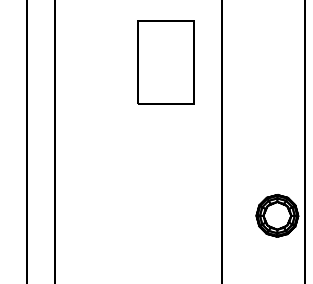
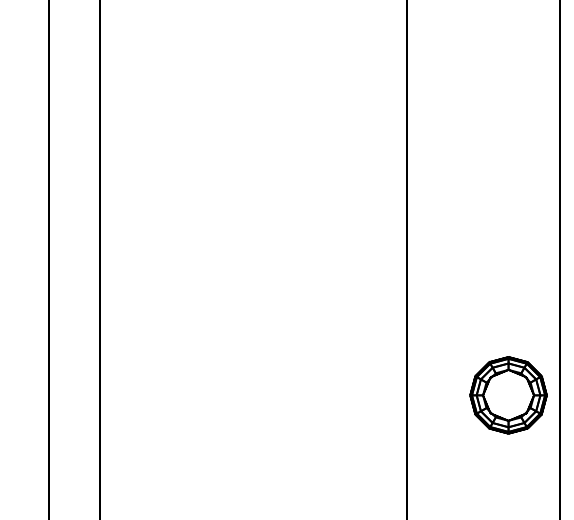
part: (165, 62) -> (303, 114), removed

